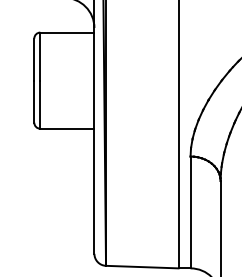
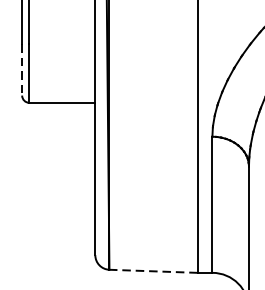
line: (34, 102) -> (22, 70), solid -> dashed
line: (141, 267) -> (152, 271), solid -> dashed

